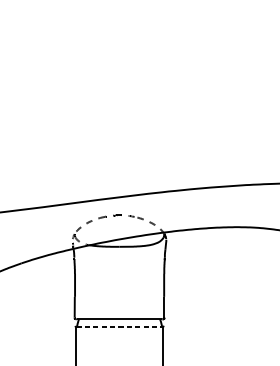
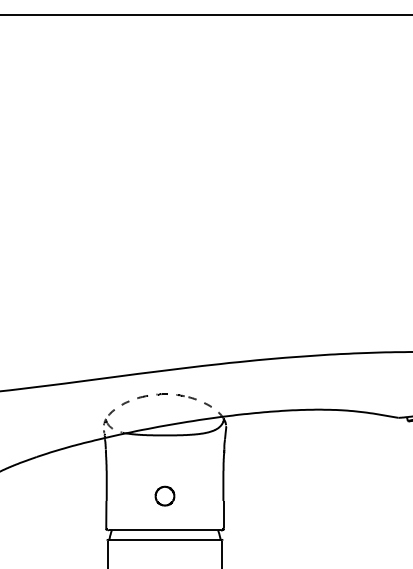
part: (119, 292) -> (164, 495), added
line: (119, 326) -> (165, 539), dashed -> solid

